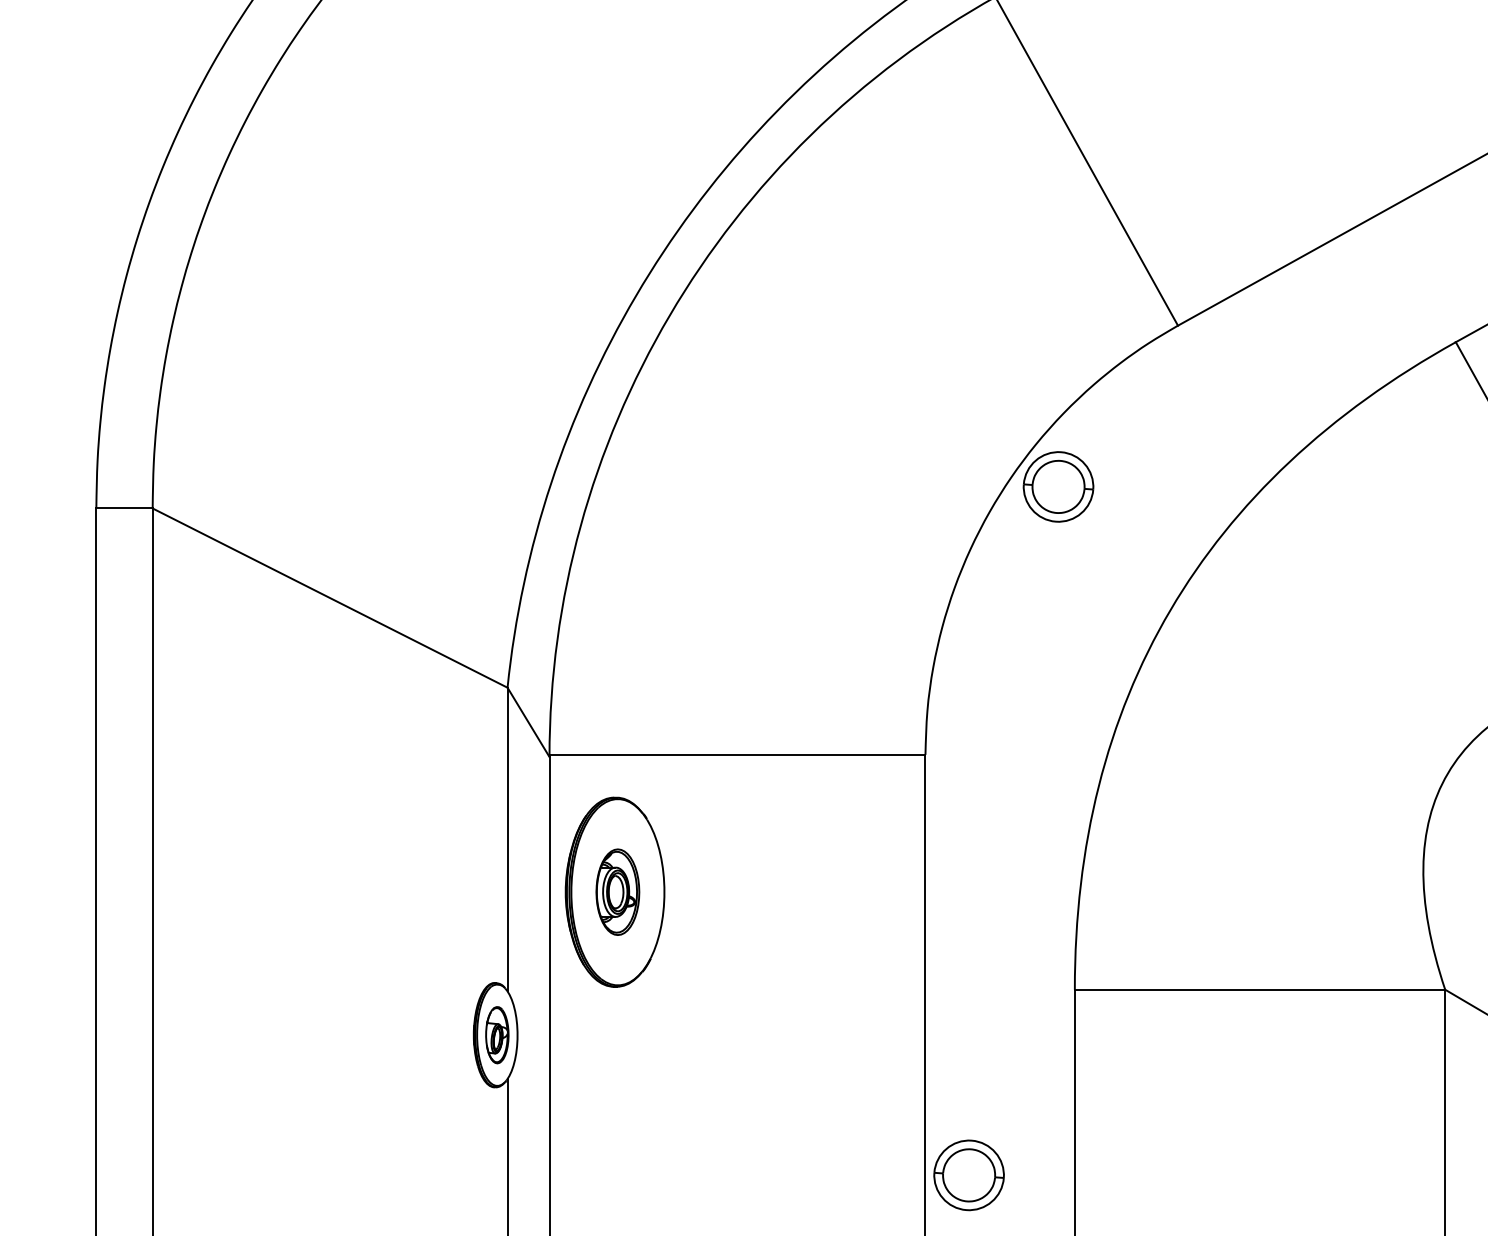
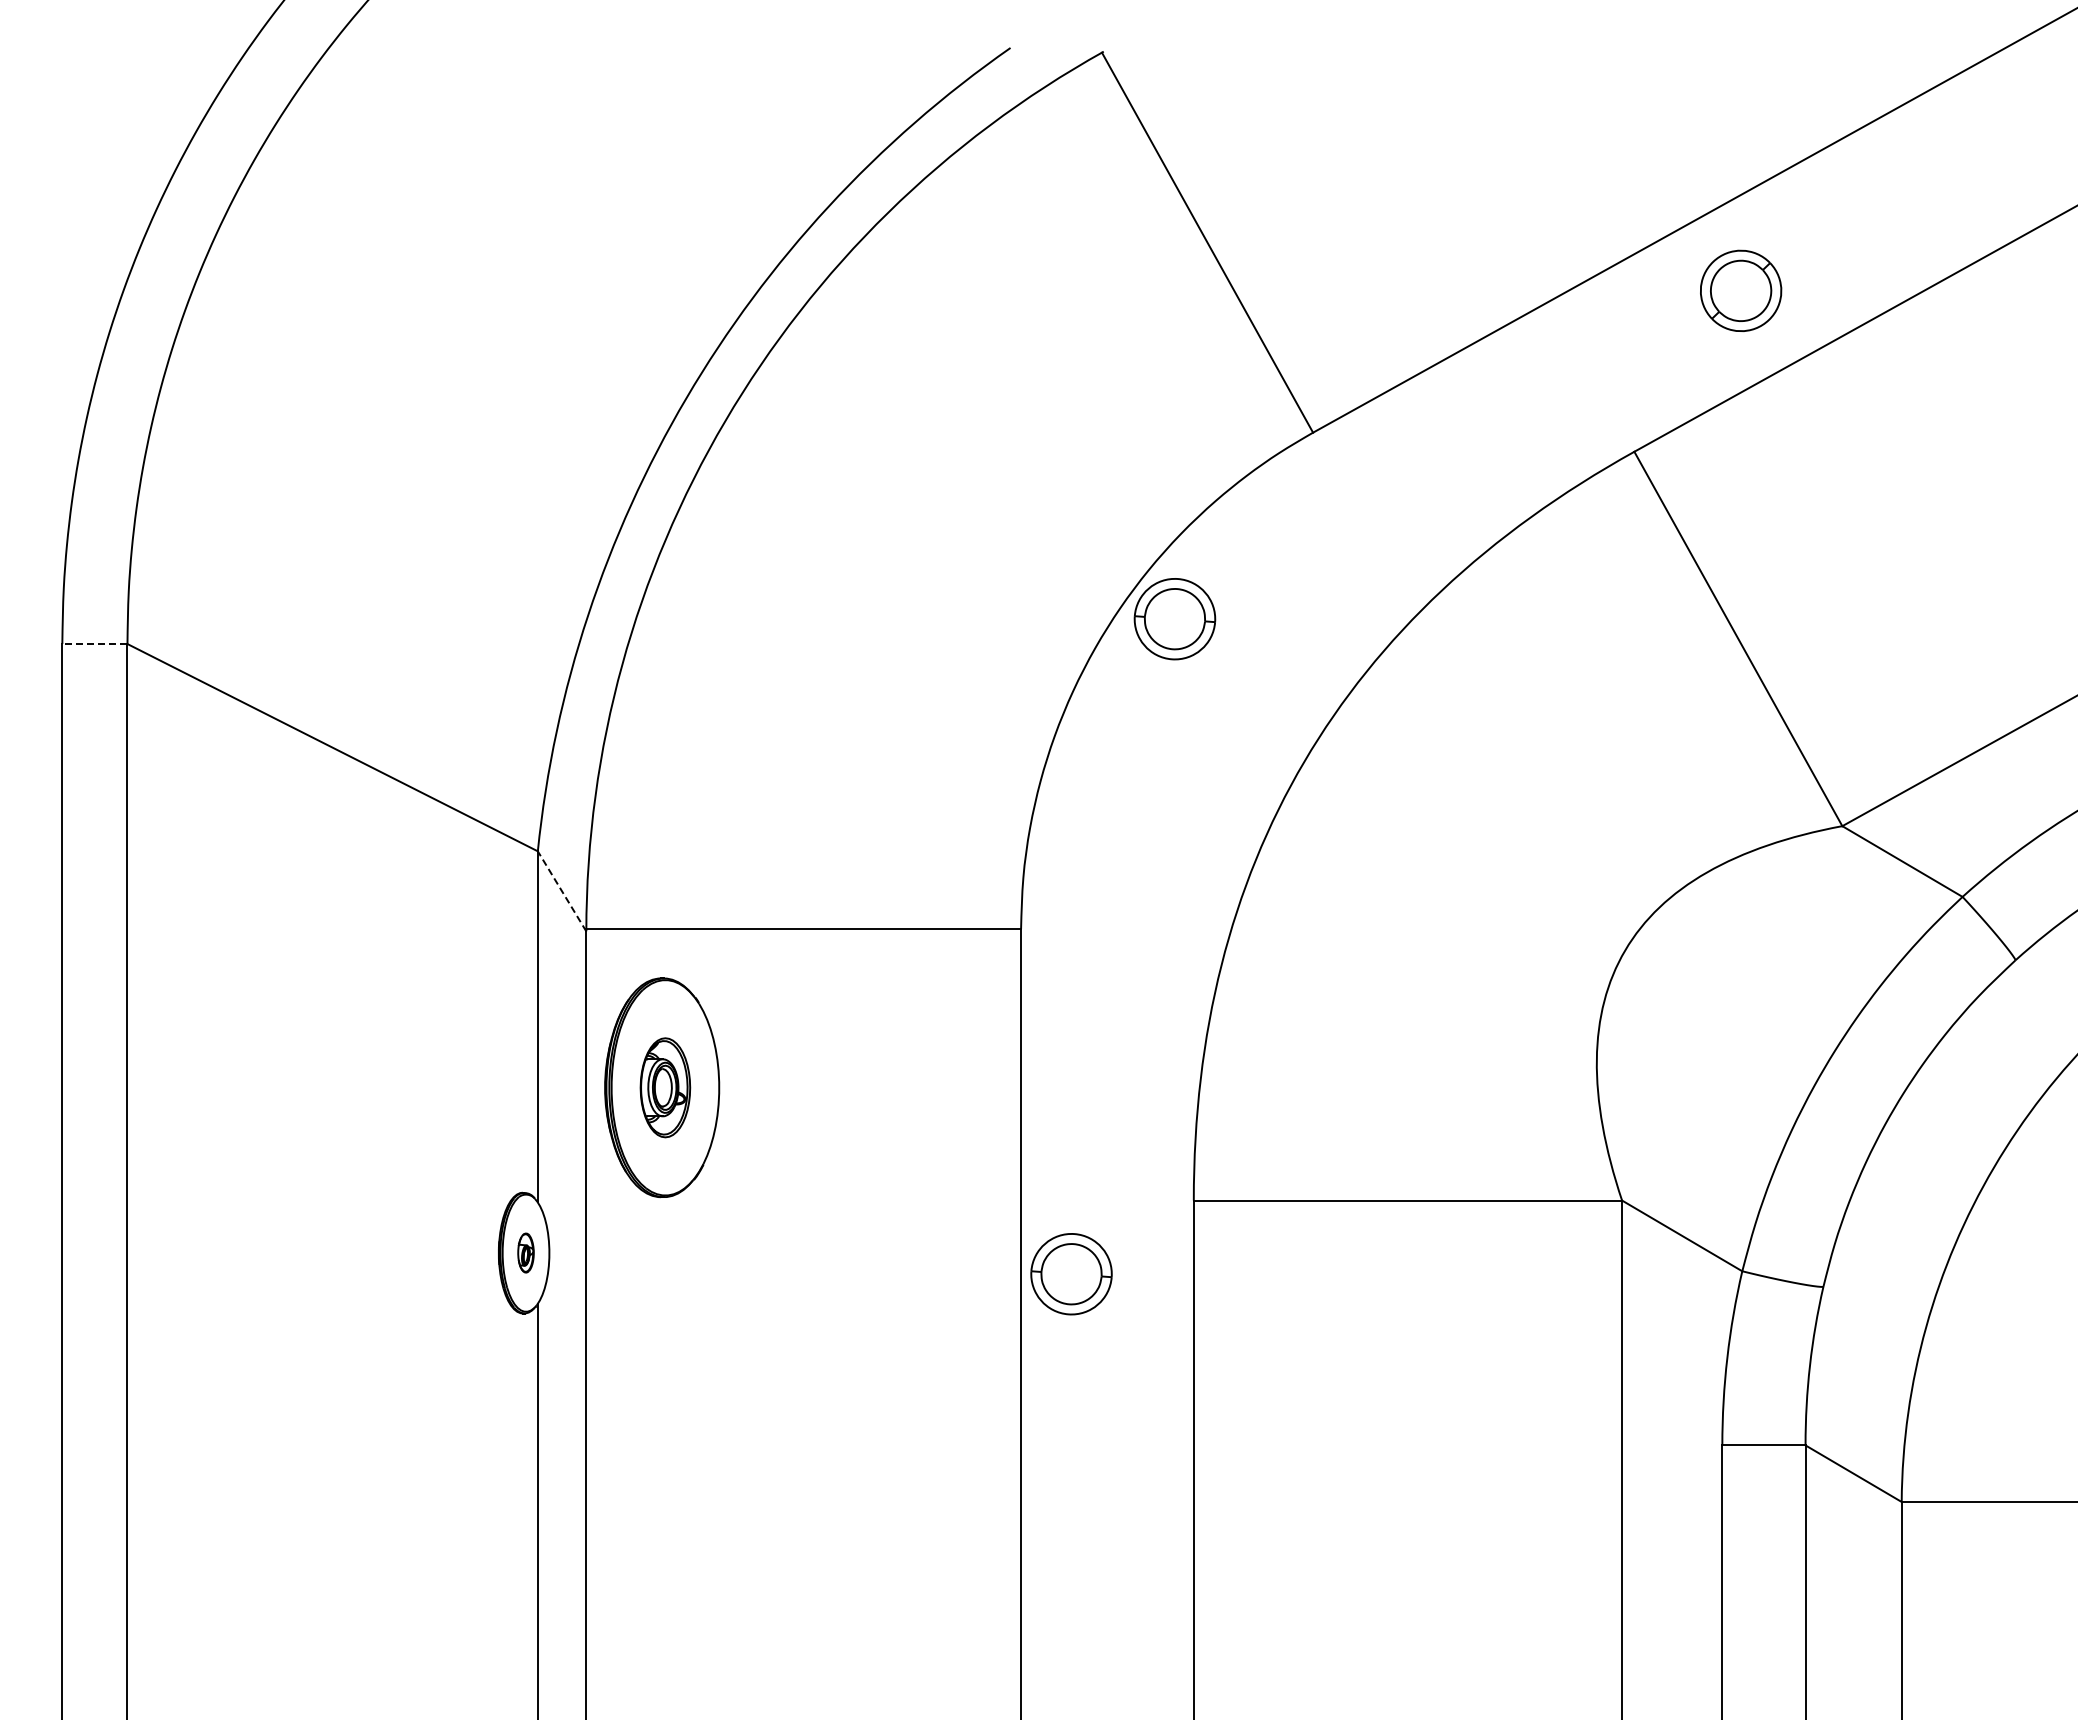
line: (124, 508) -> (94, 644), solid -> dashed
line: (528, 722) -> (562, 891), solid -> dashed
part: (496, 1034) -> (525, 1252), size x0.6
part: (969, 1175) -> (1071, 1274), moved

